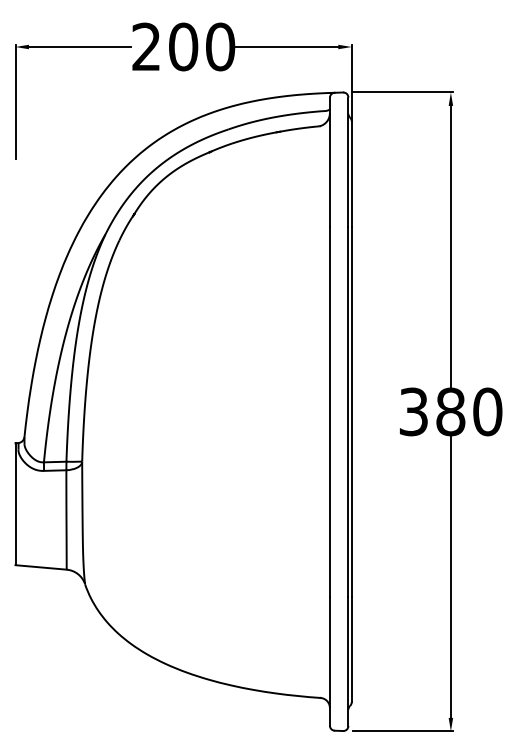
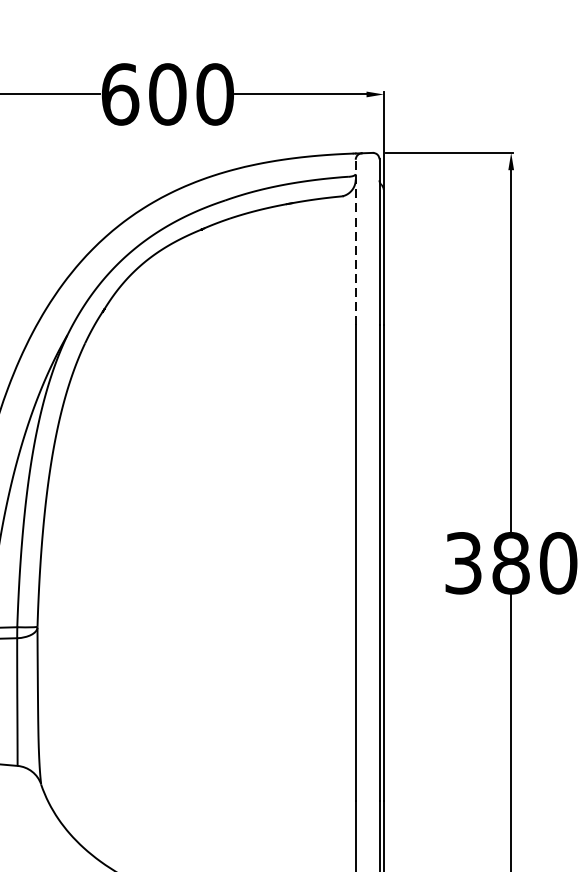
text: (146, 46) -> (120, 93), 200 -> 600
line: (329, 161) -> (355, 241), solid -> dashed

